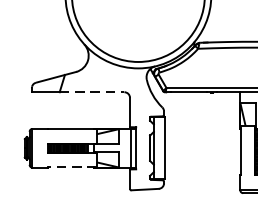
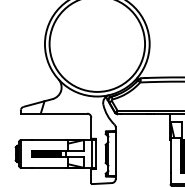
line: (92, 92) -> (64, 113), dashed -> solid
line: (71, 167) -> (49, 167), dashed -> solid

